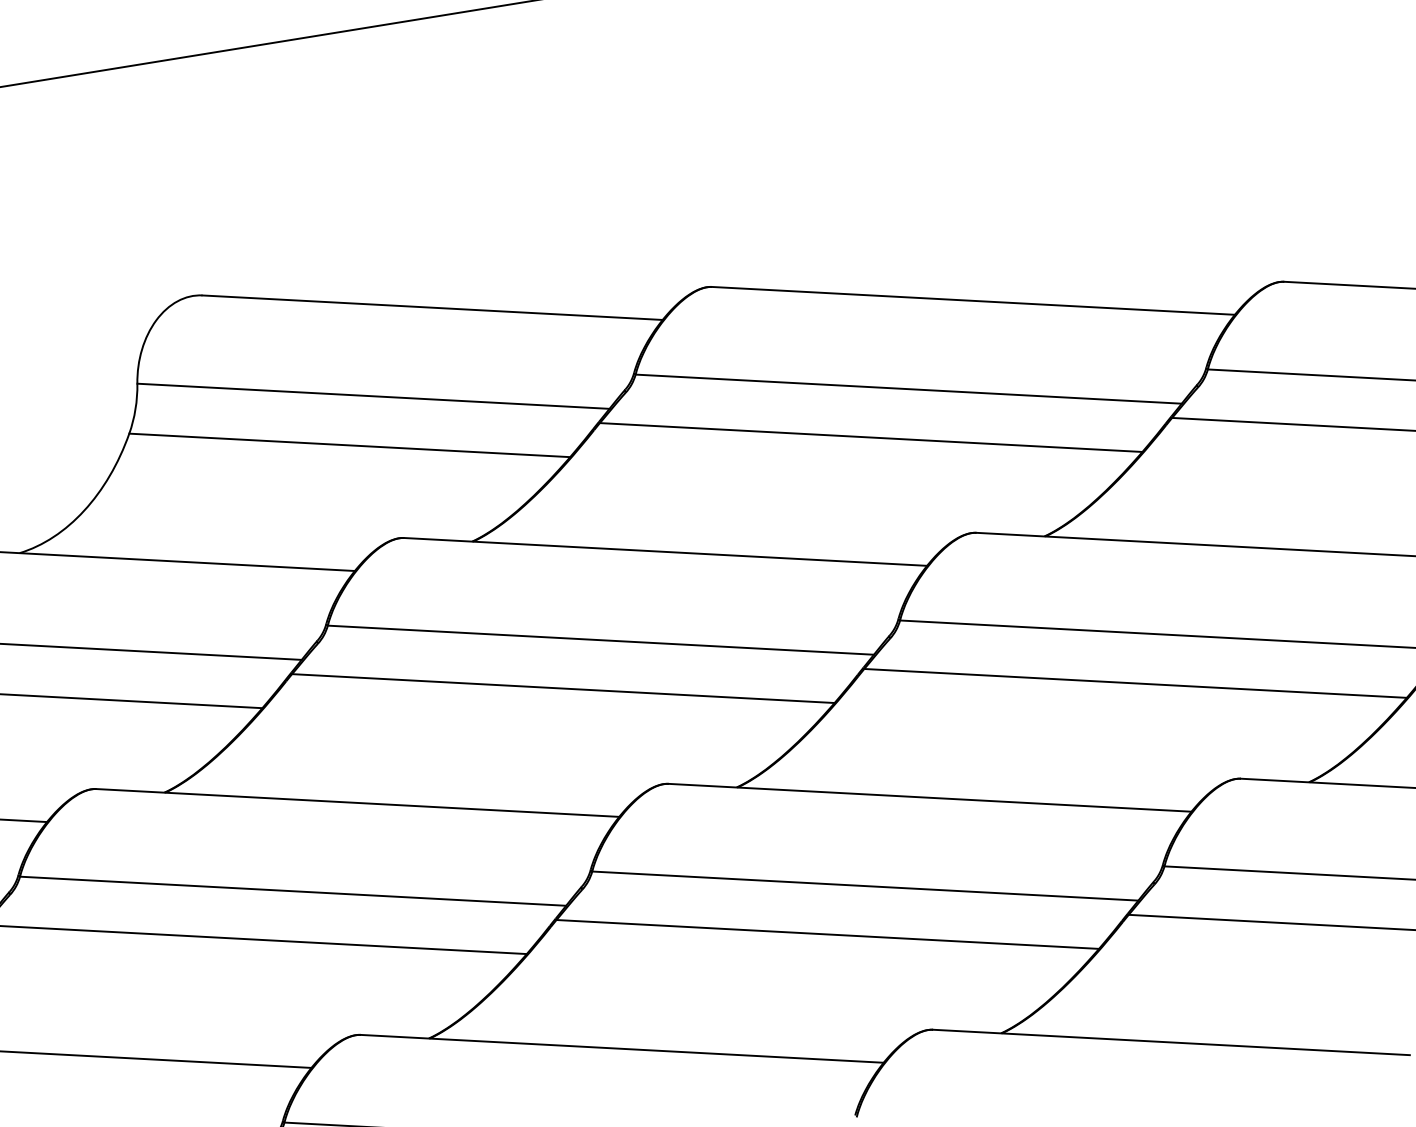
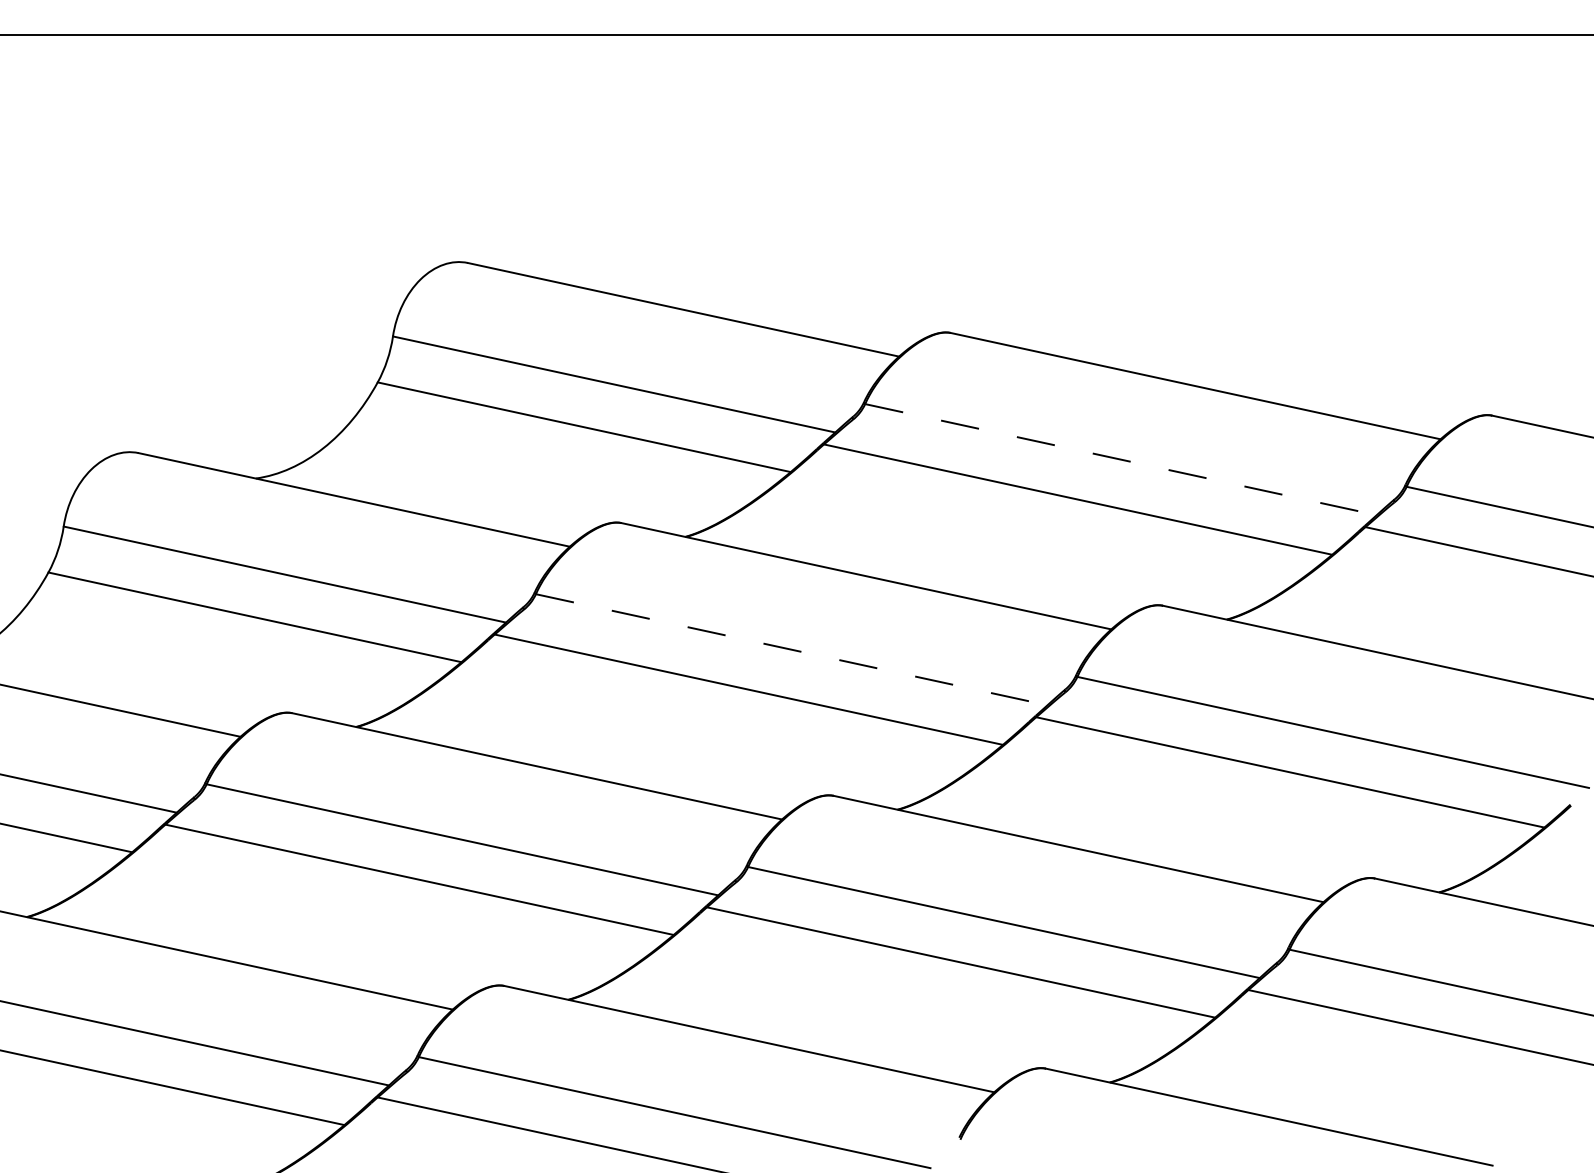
line: (909, 388) -> (1121, 459), solid -> dashed
line: (600, 639) -> (791, 649), solid -> dashed

